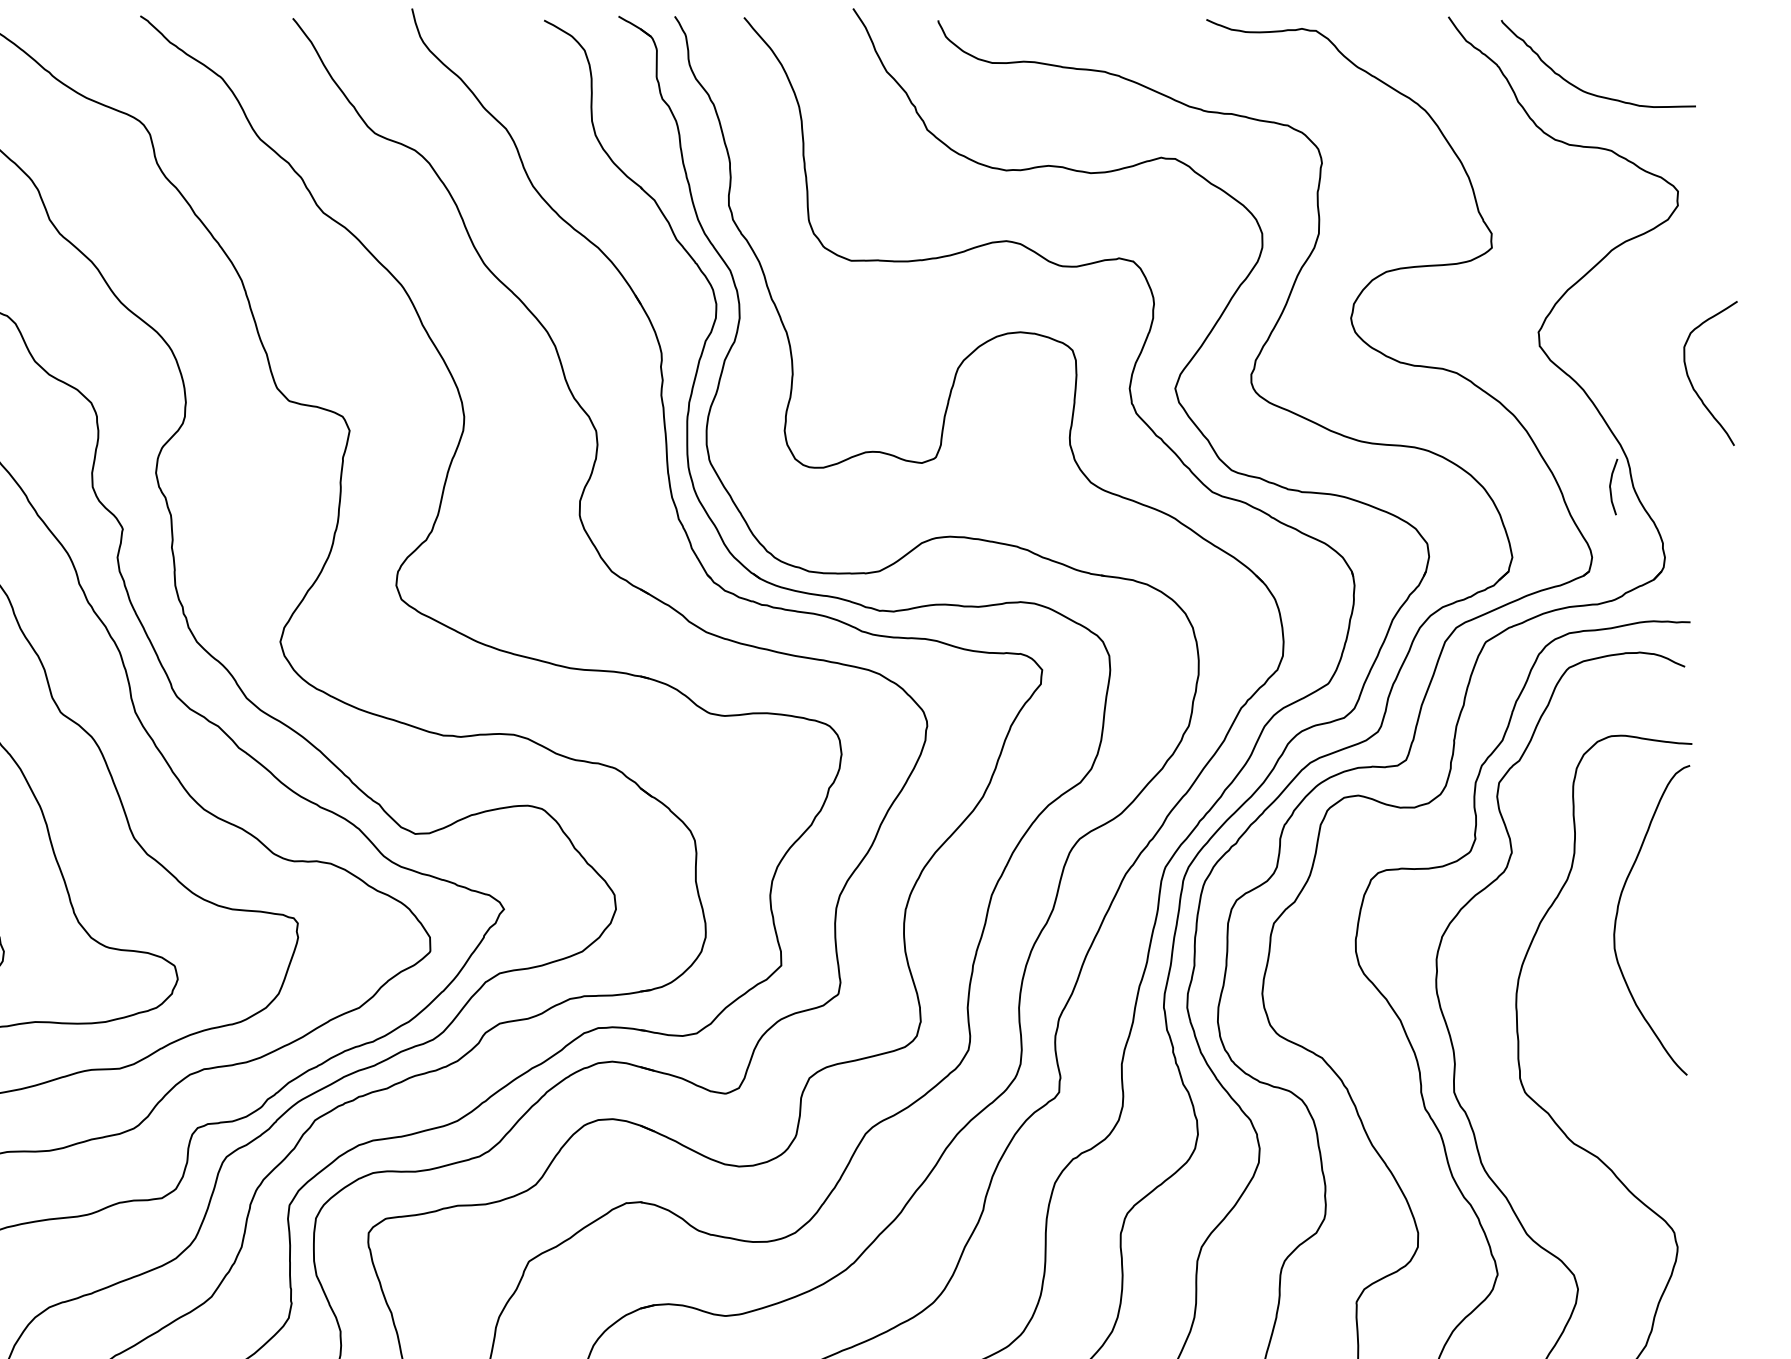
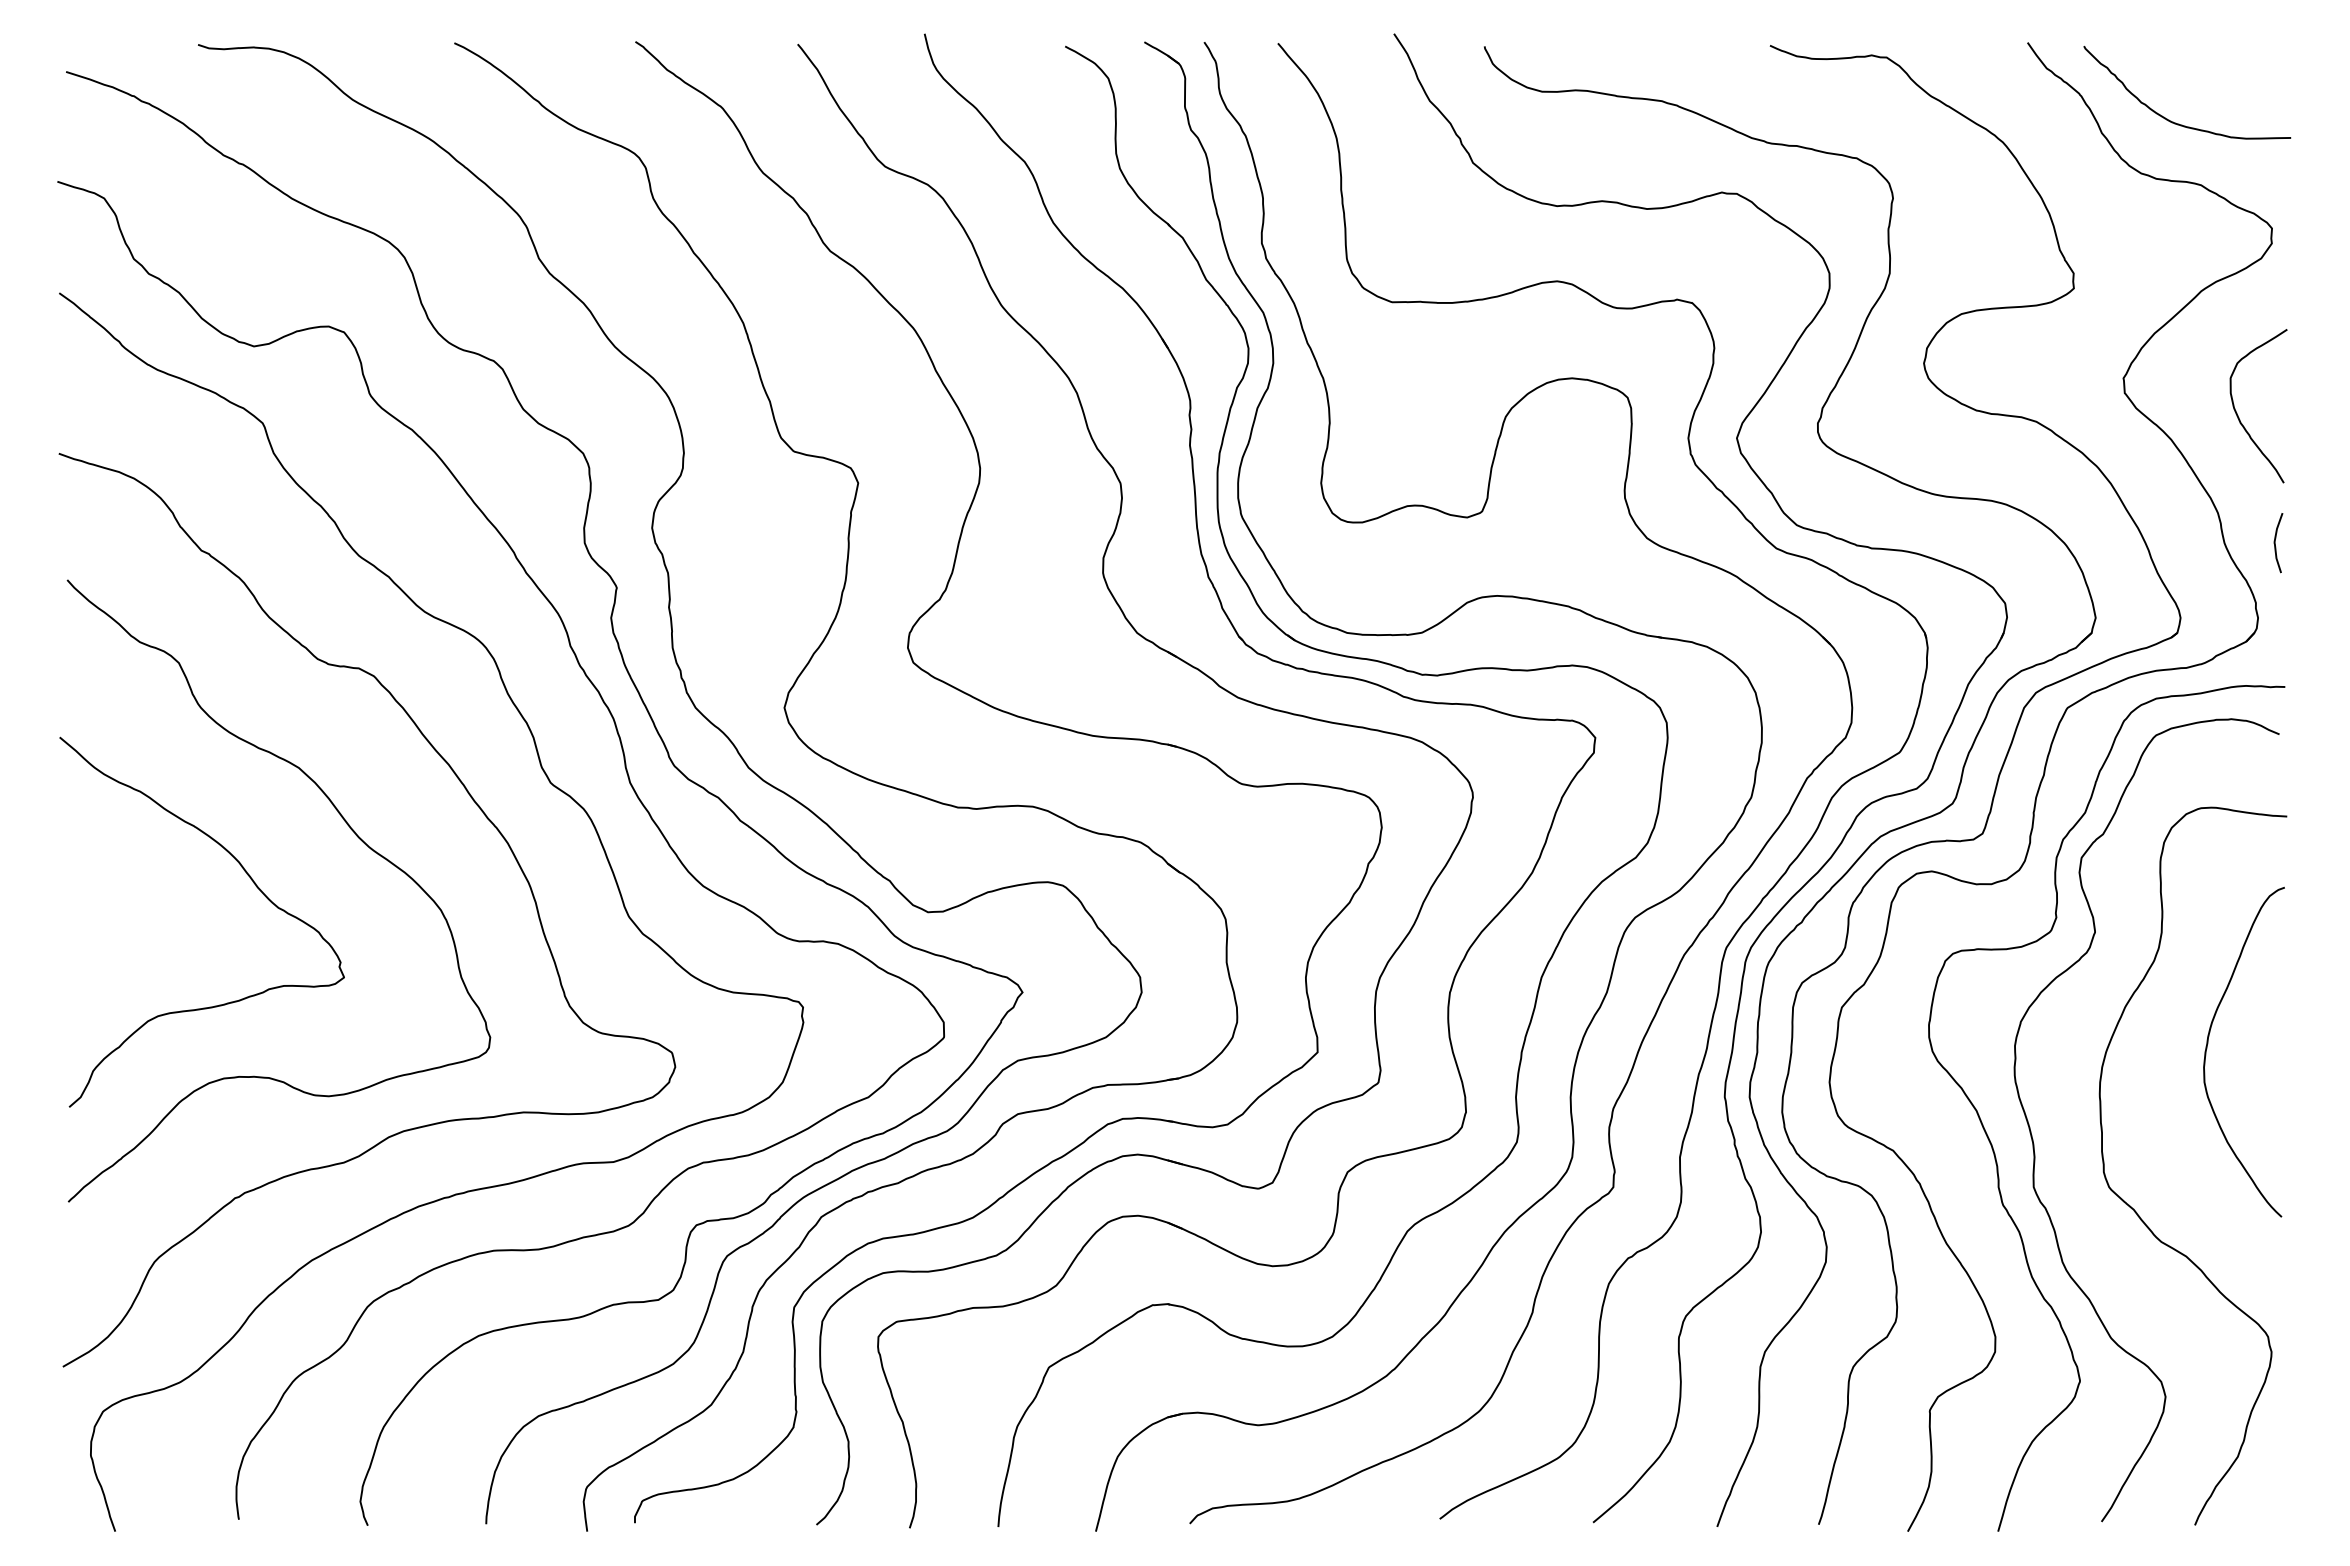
curve: (1691, 382) -> (2238, 415), moved
curve: (1610, 487) -> (2275, 543), moved
curve: (1618, 912) -> (2208, 1043), moved

